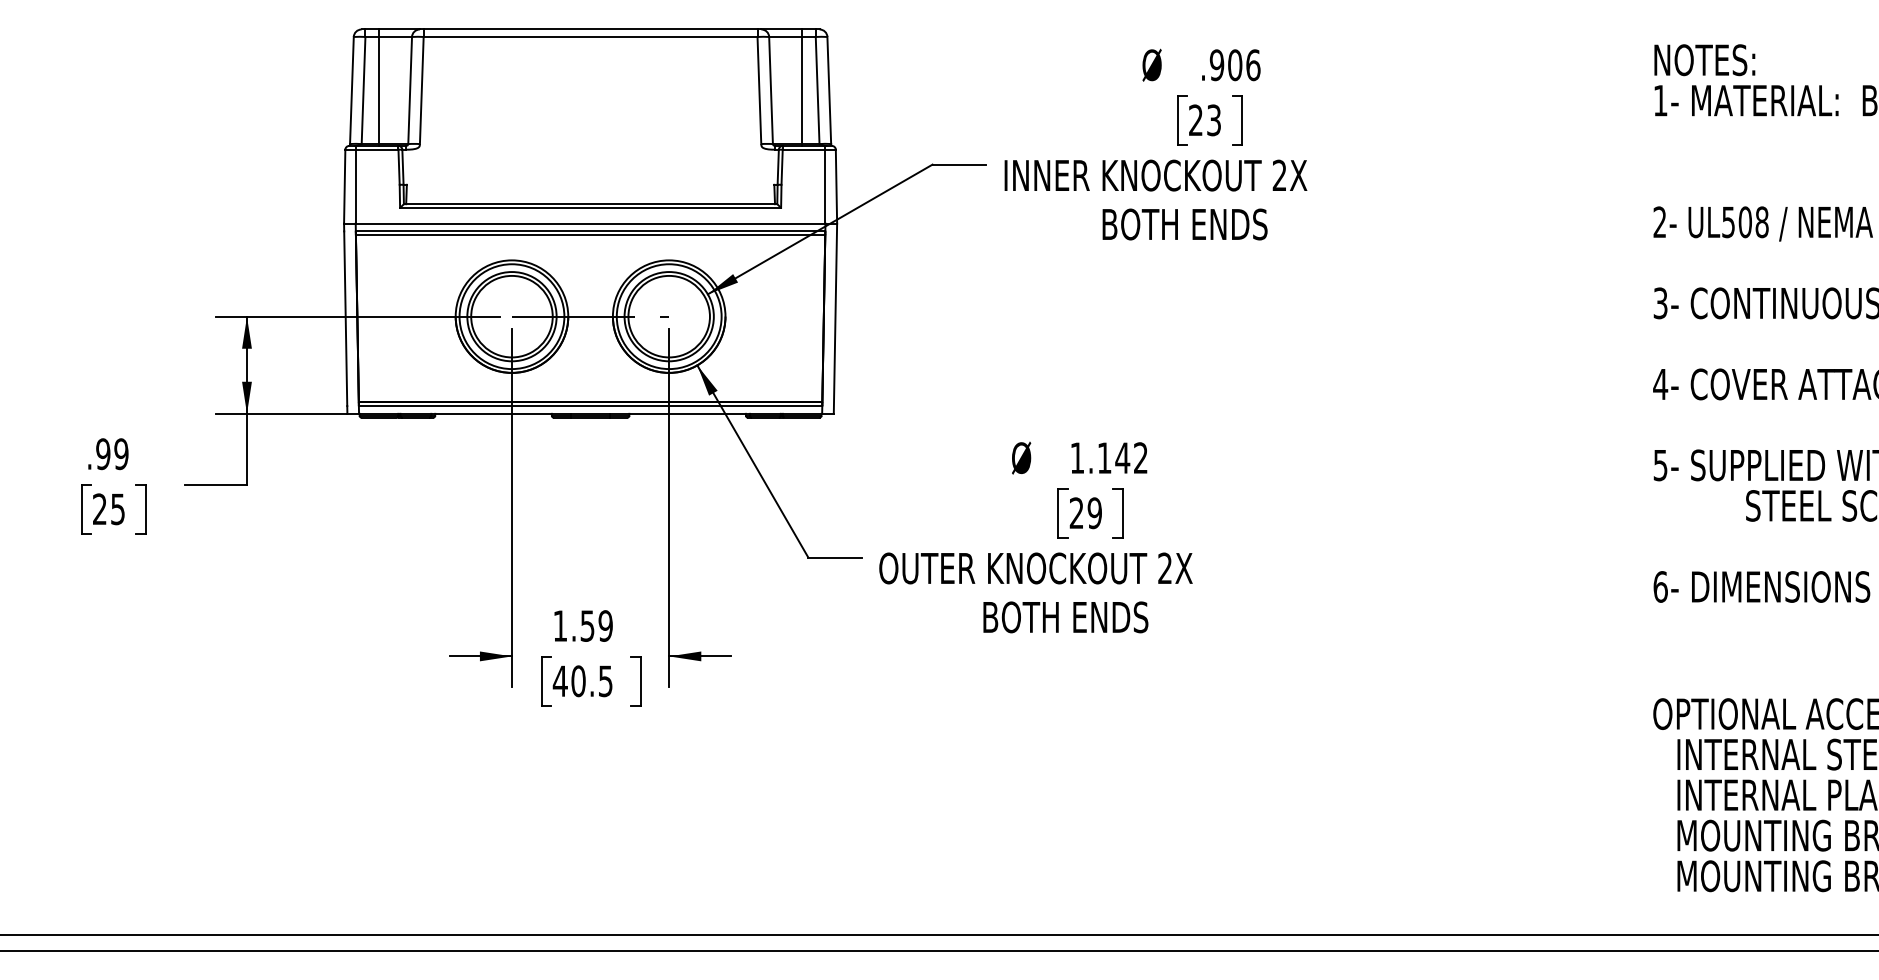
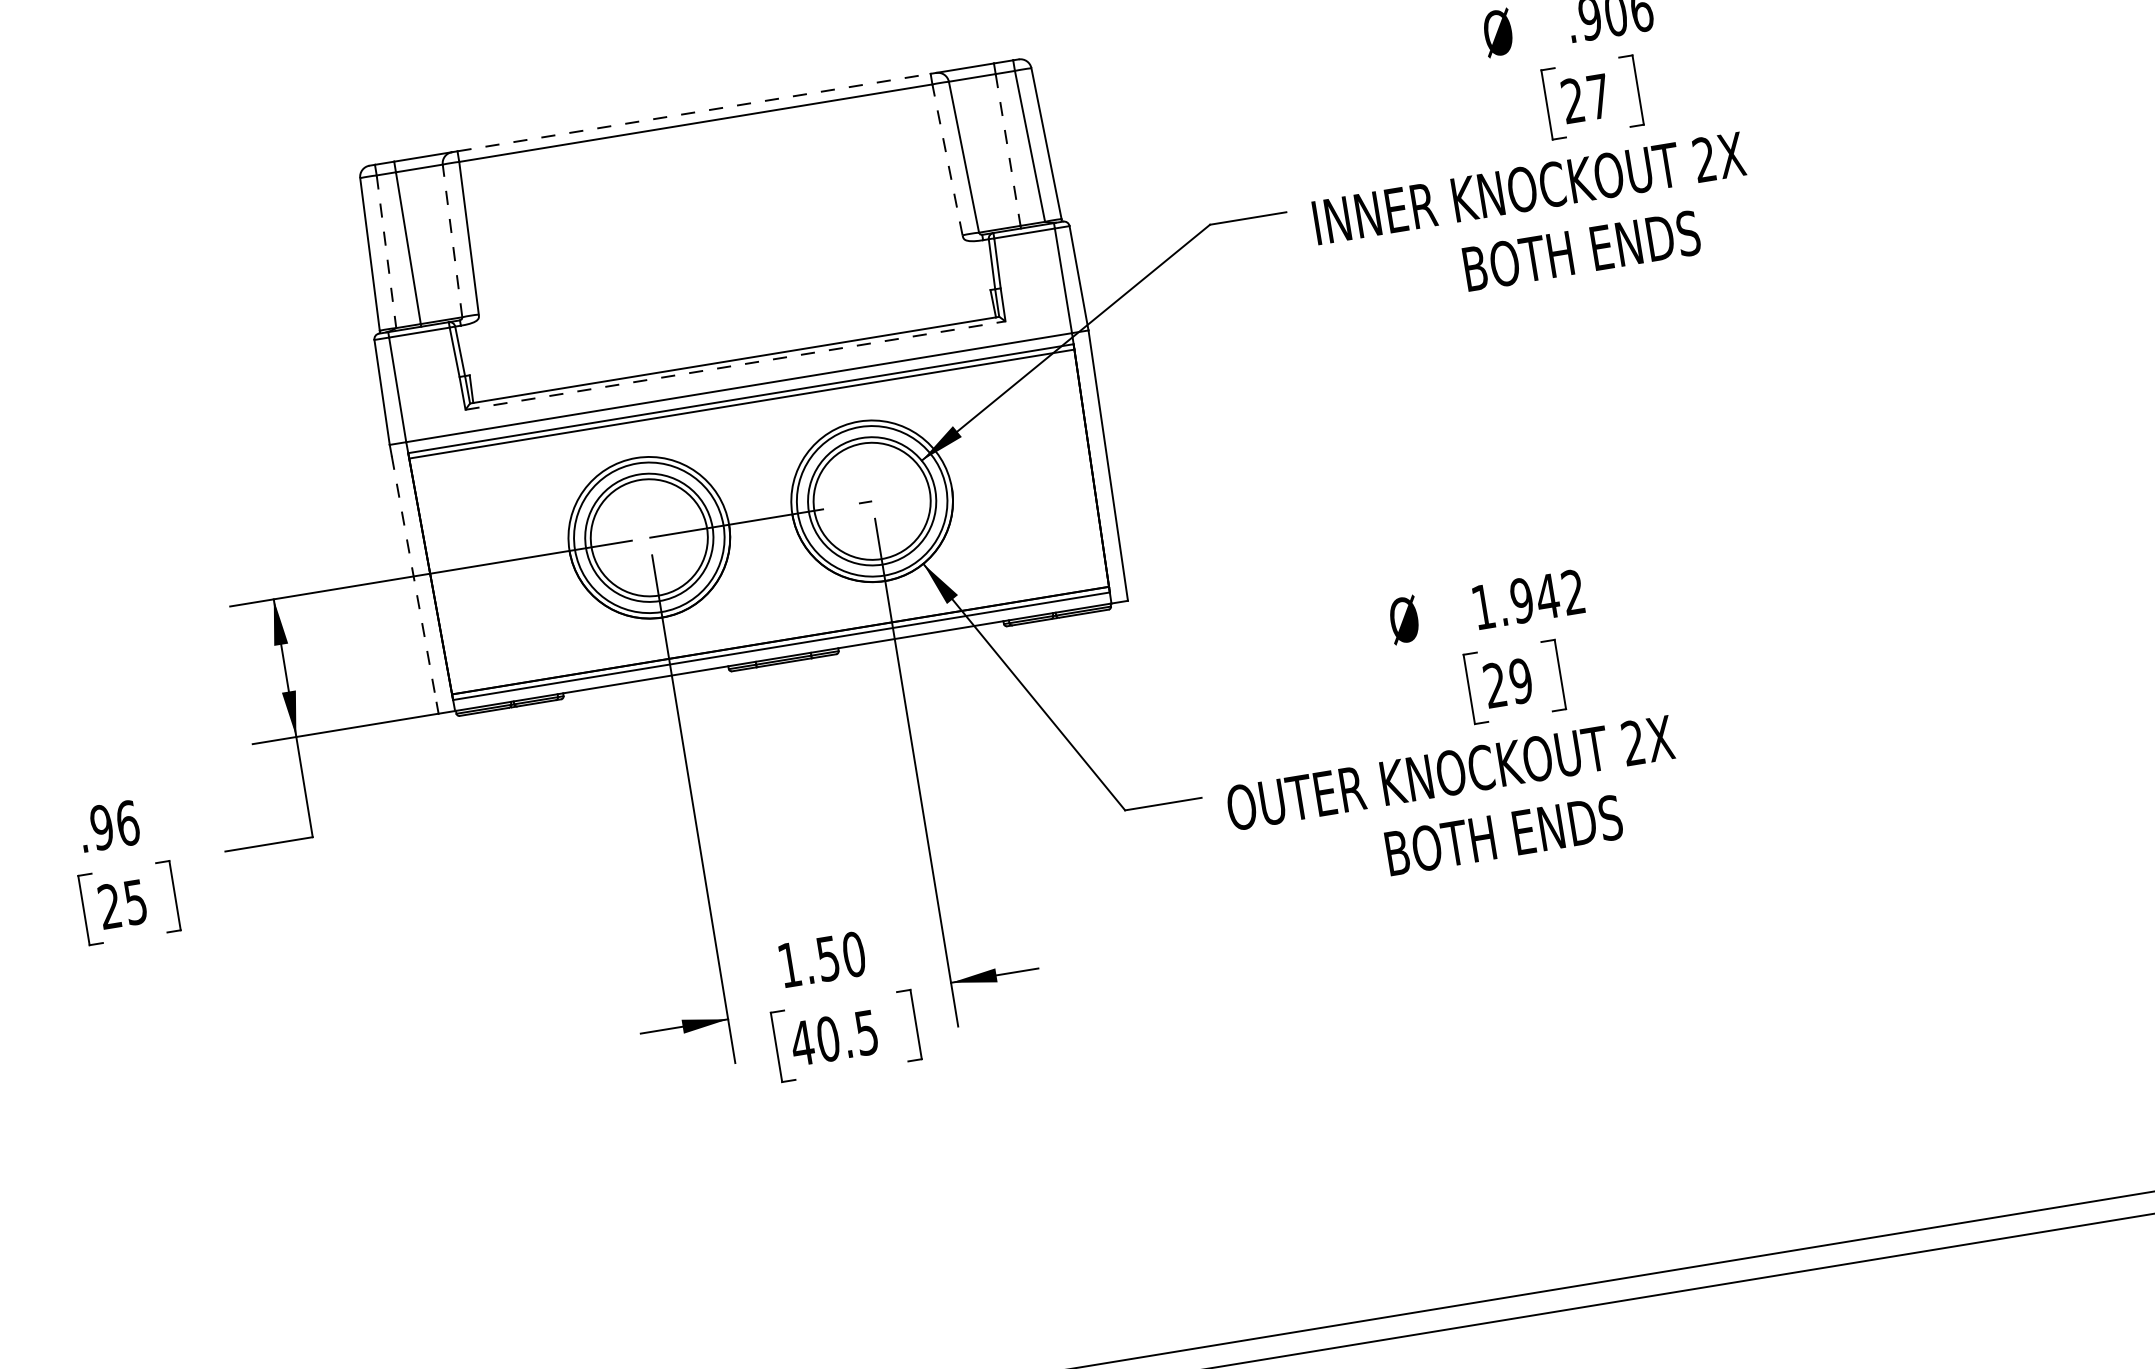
line: (590, 29) -> (693, 112), solid -> dashed
line: (363, 90) -> (386, 251), solid -> dashed
line: (410, 90) -> (453, 240), solid -> dashed
line: (759, 90) -> (947, 159), solid -> dashed
line: (802, 90) -> (1008, 149), solid -> dashed
text: (1213, 120) -> (1598, 96), 23 -> 27
line: (590, 208) -> (735, 366), solid -> dashed
line: (345, 319) -> (414, 580), solid -> dashed
text: (121, 454) -> (127, 823), .99 -> .96
text: (1104, 458) -> (1521, 601), 1.142 -> 1.942
text: (605, 625) -> (853, 953), 1.59 -> 1.50

